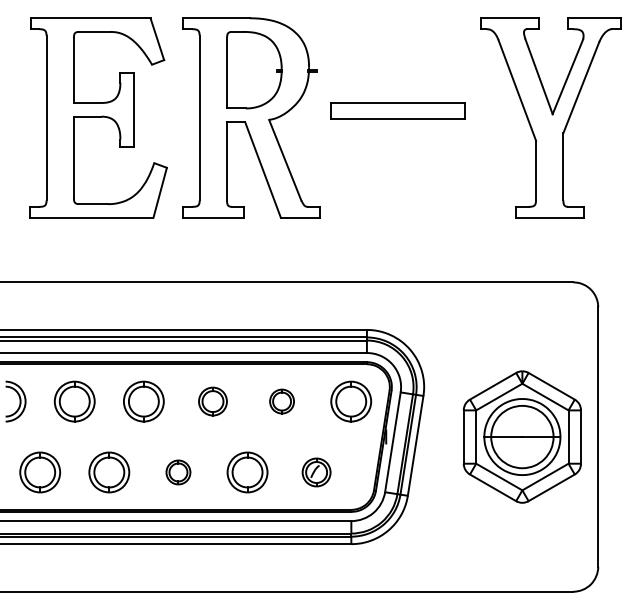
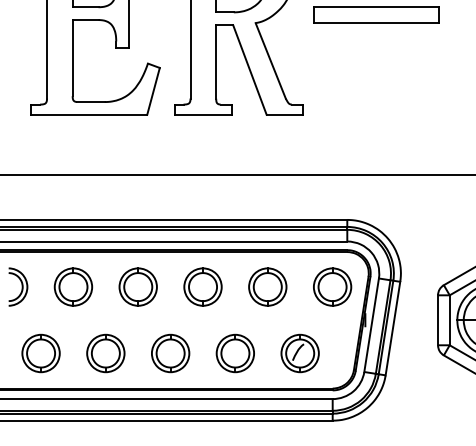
part: (212, 401) -> (202, 286), size x1.43
part: (281, 401) -> (267, 286), size x1.67
part: (178, 472) -> (170, 353), size x1.67
part: (316, 472) -> (300, 353), size x1.43

